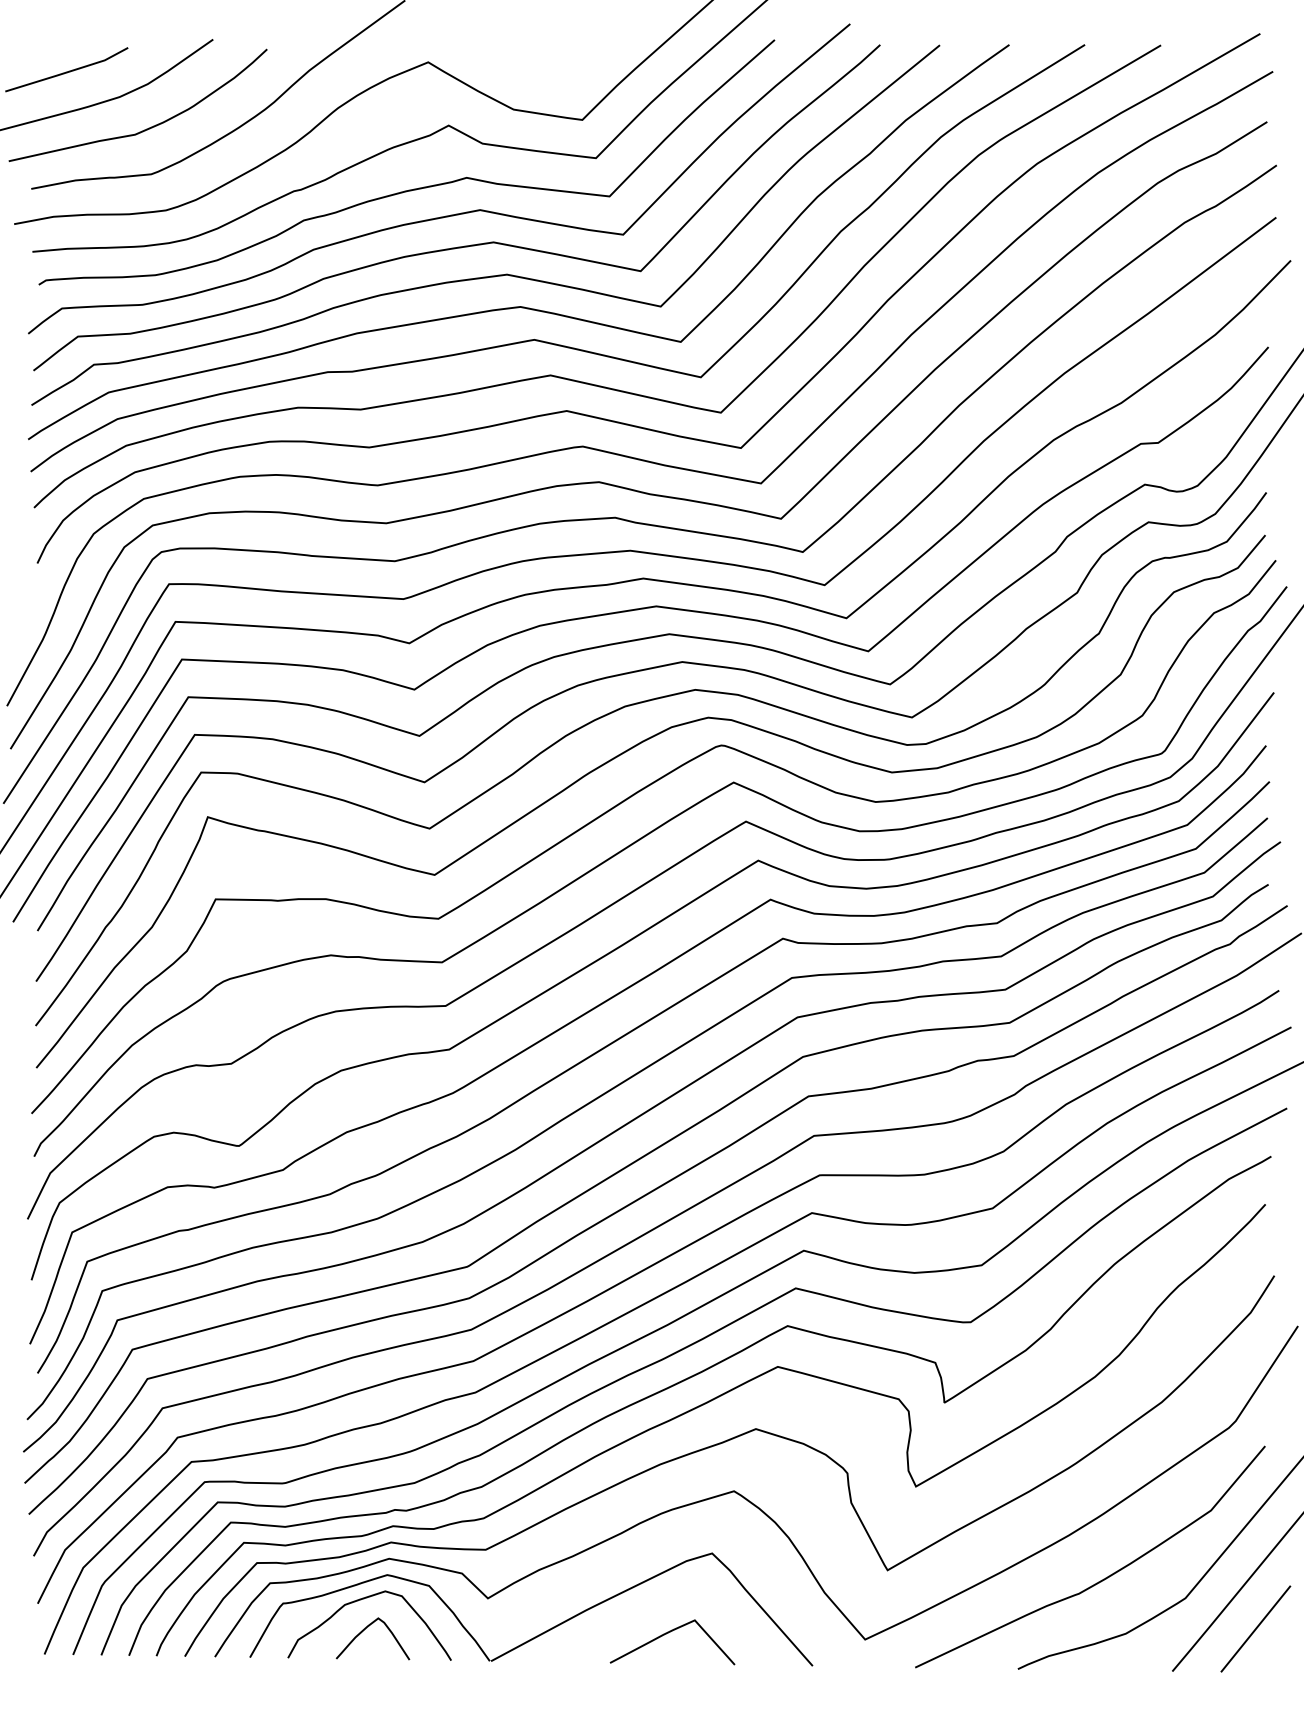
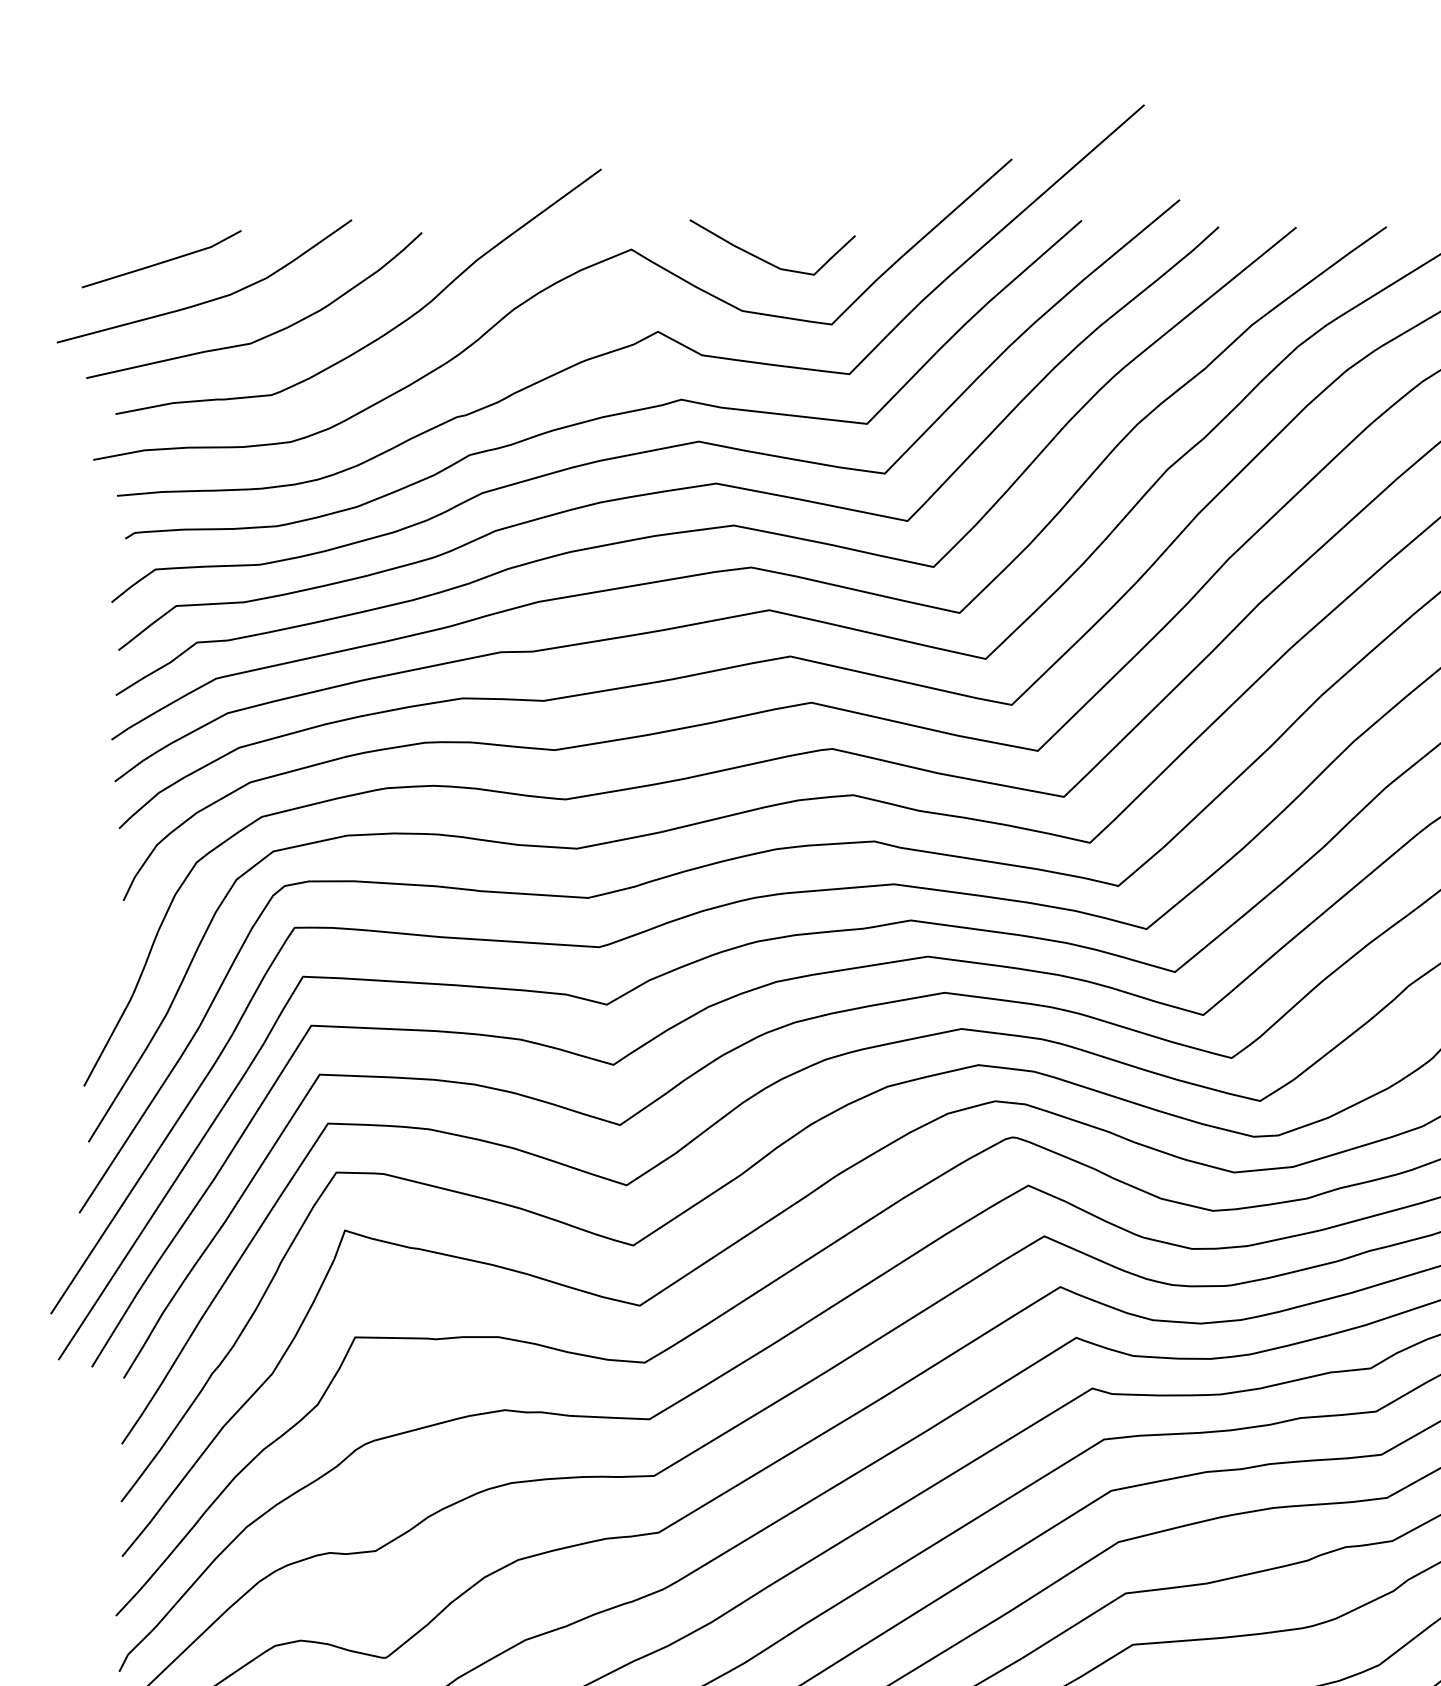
curve: (531, 70) -> (765, 260), added

